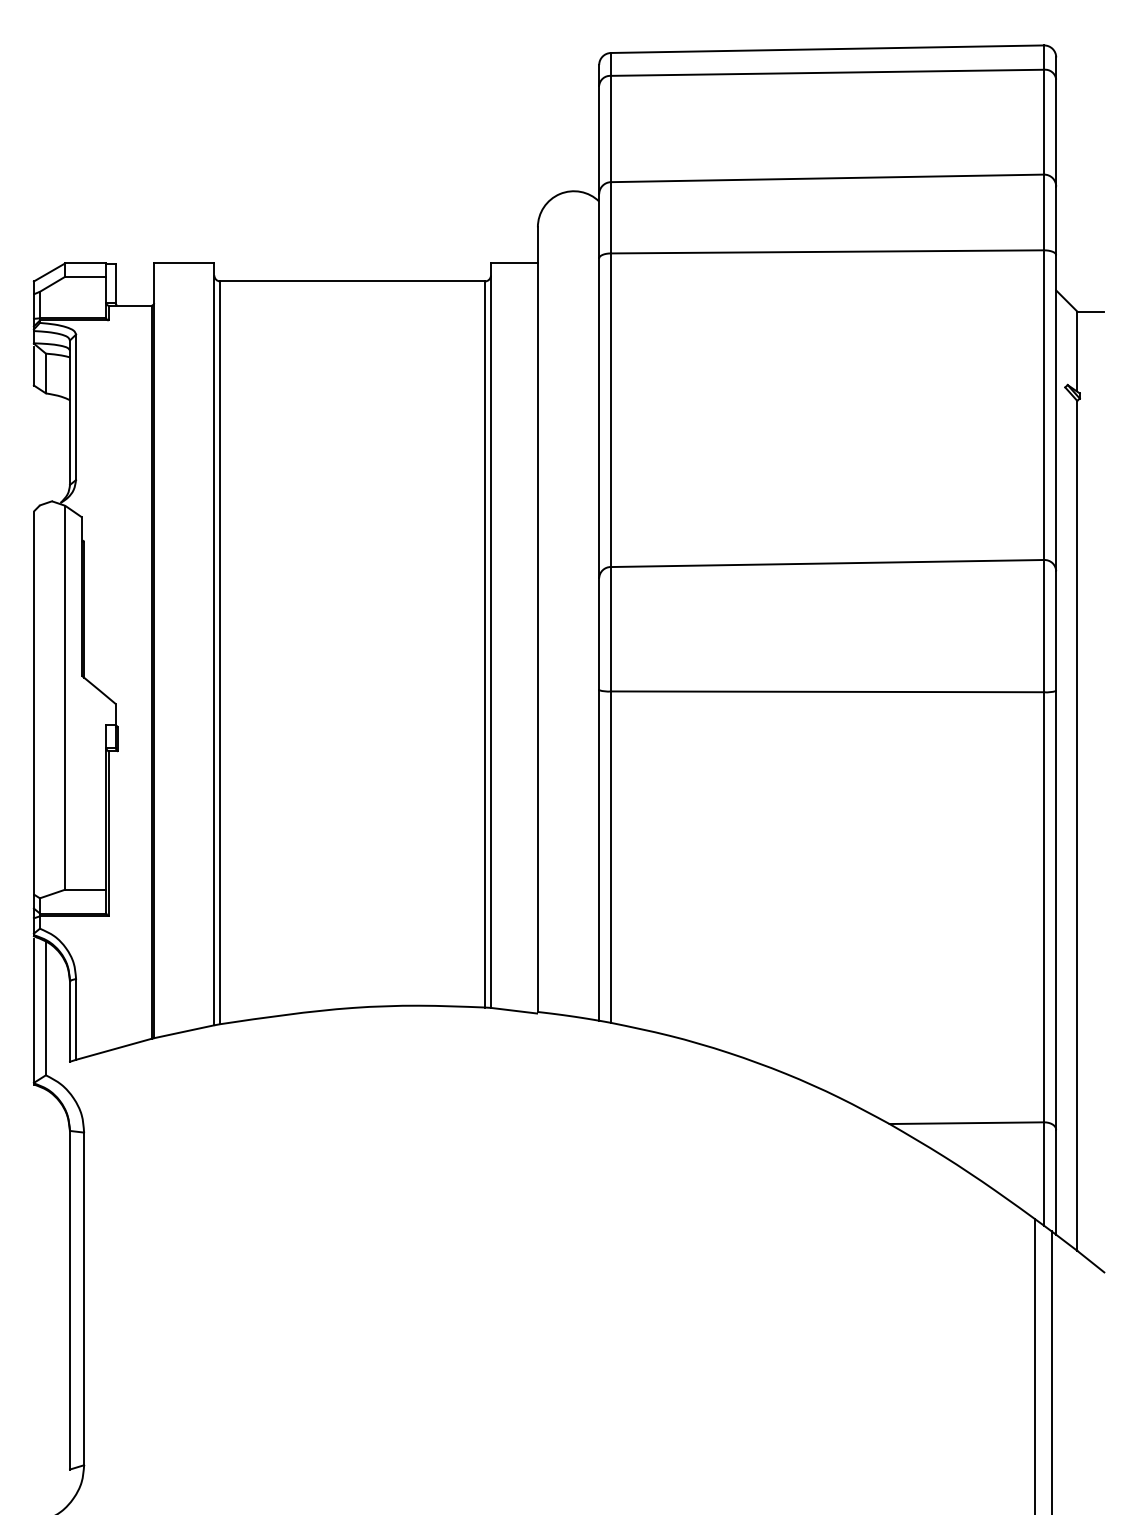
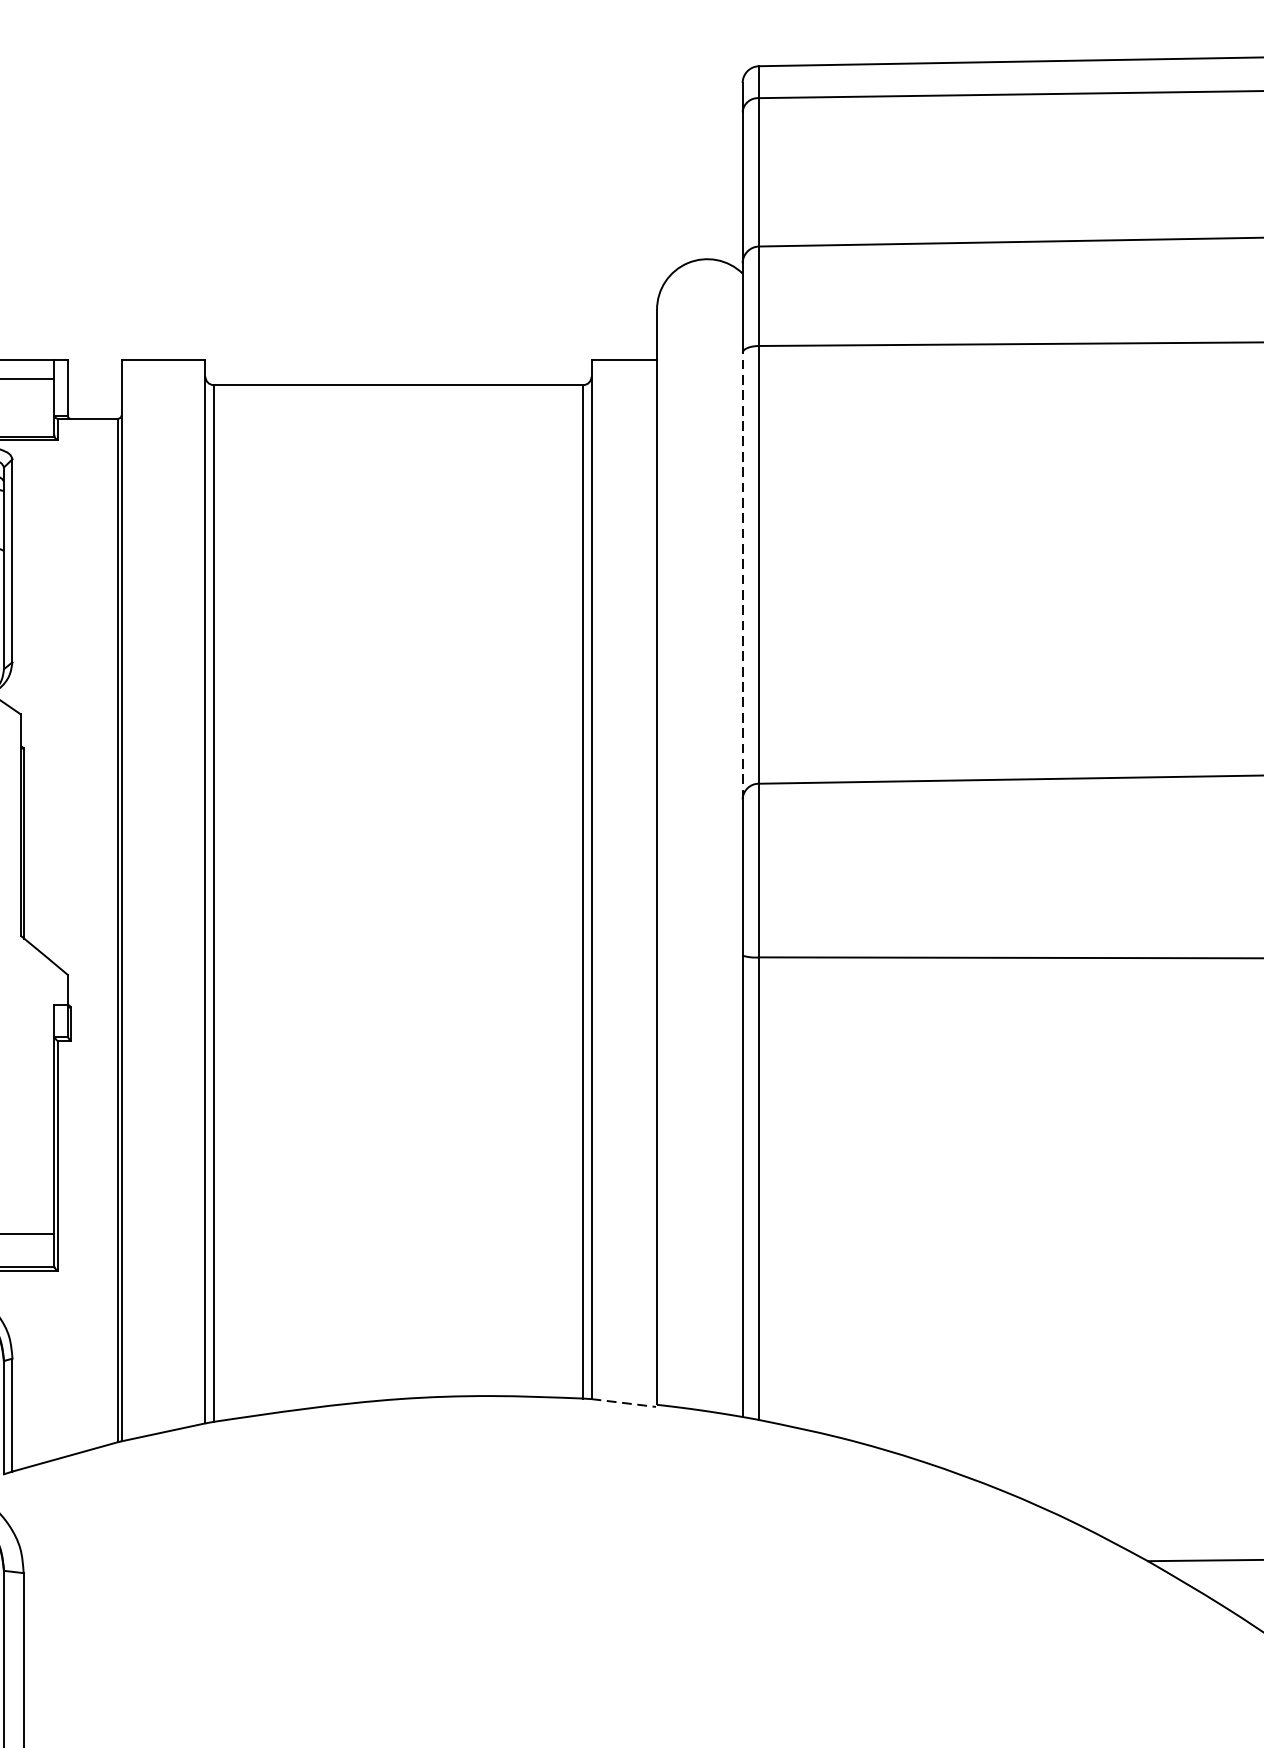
line: (599, 418) -> (743, 576), solid -> dashed
line: (514, 1010) -> (624, 1402), solid -> dashed

